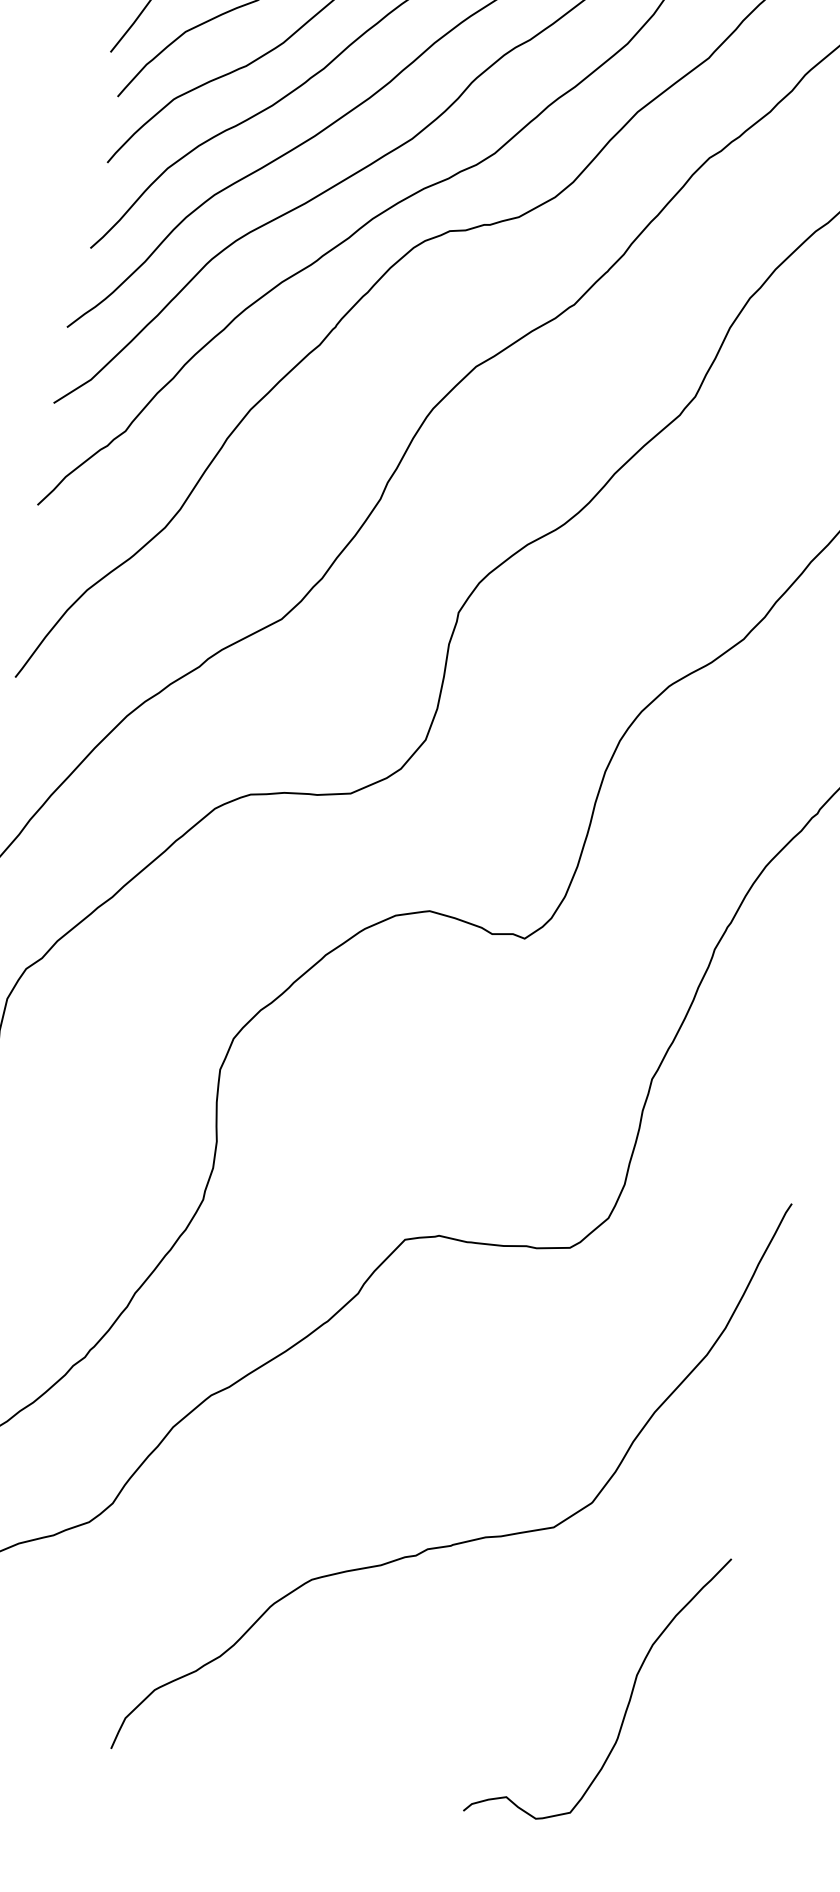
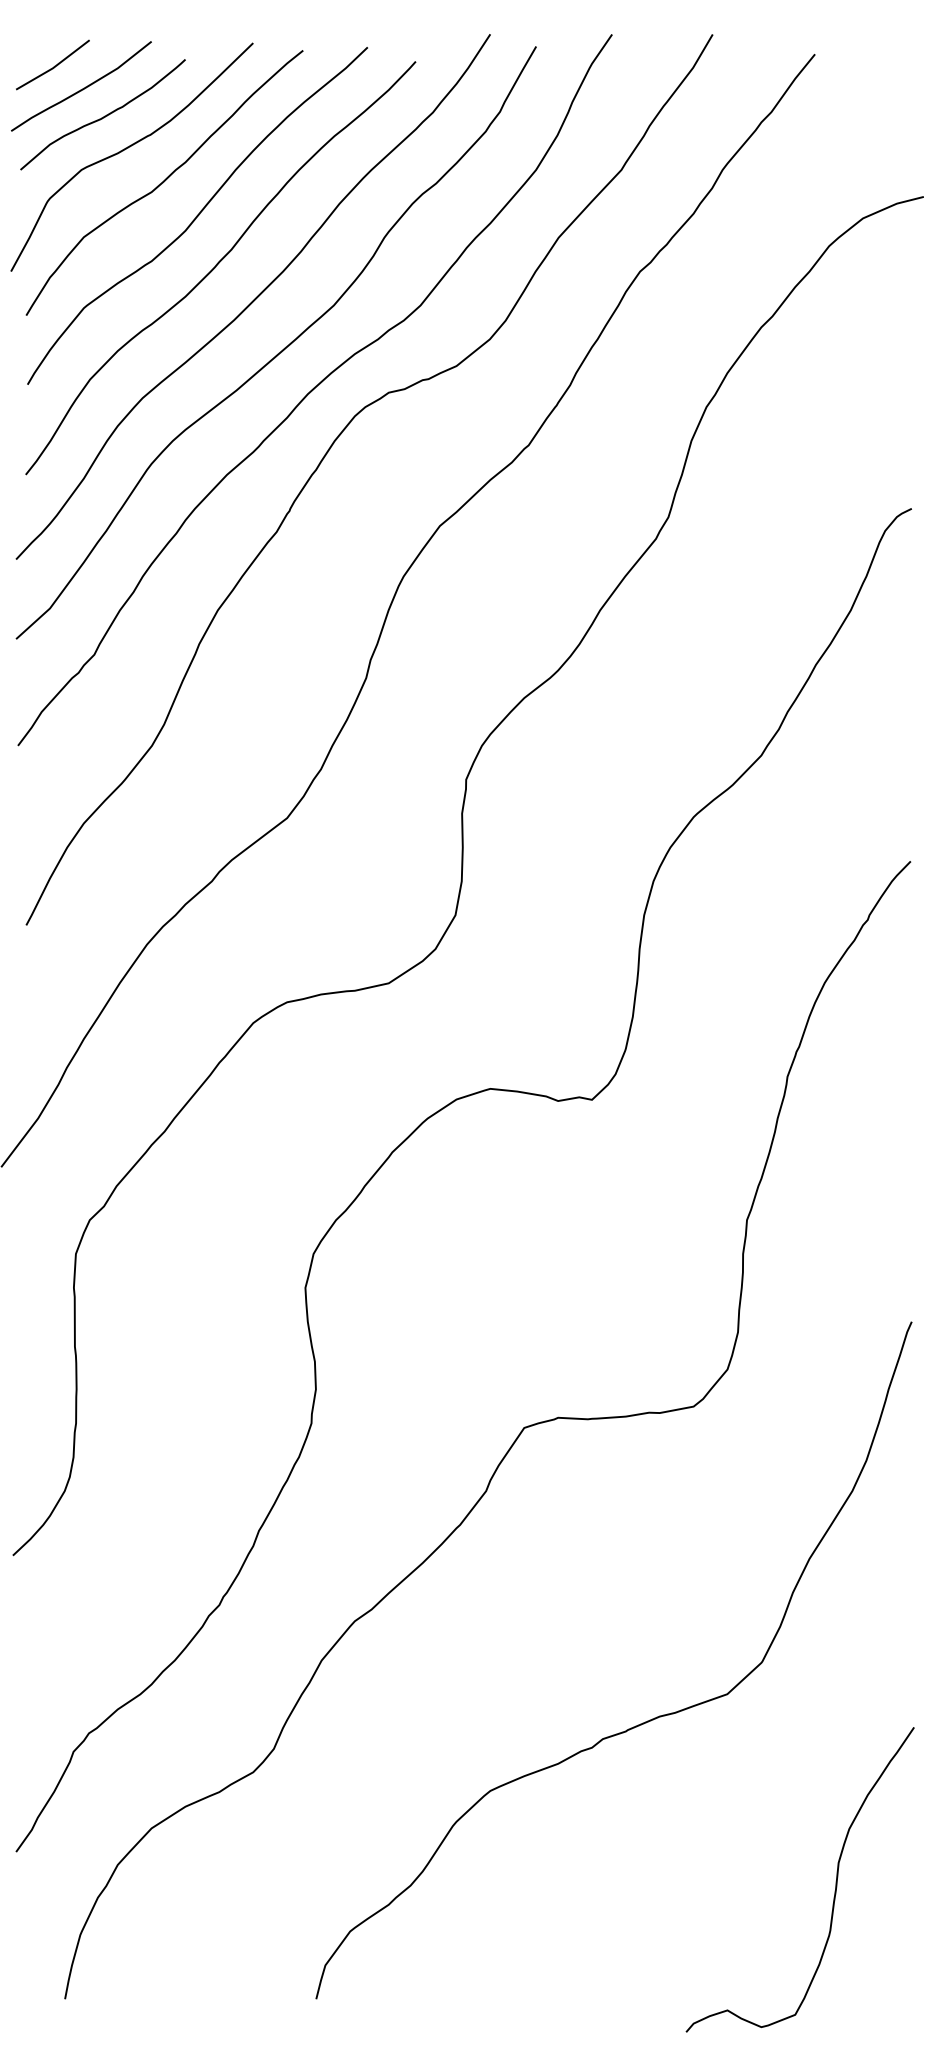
curve: (630, 1692) -> (835, 1881), moved

